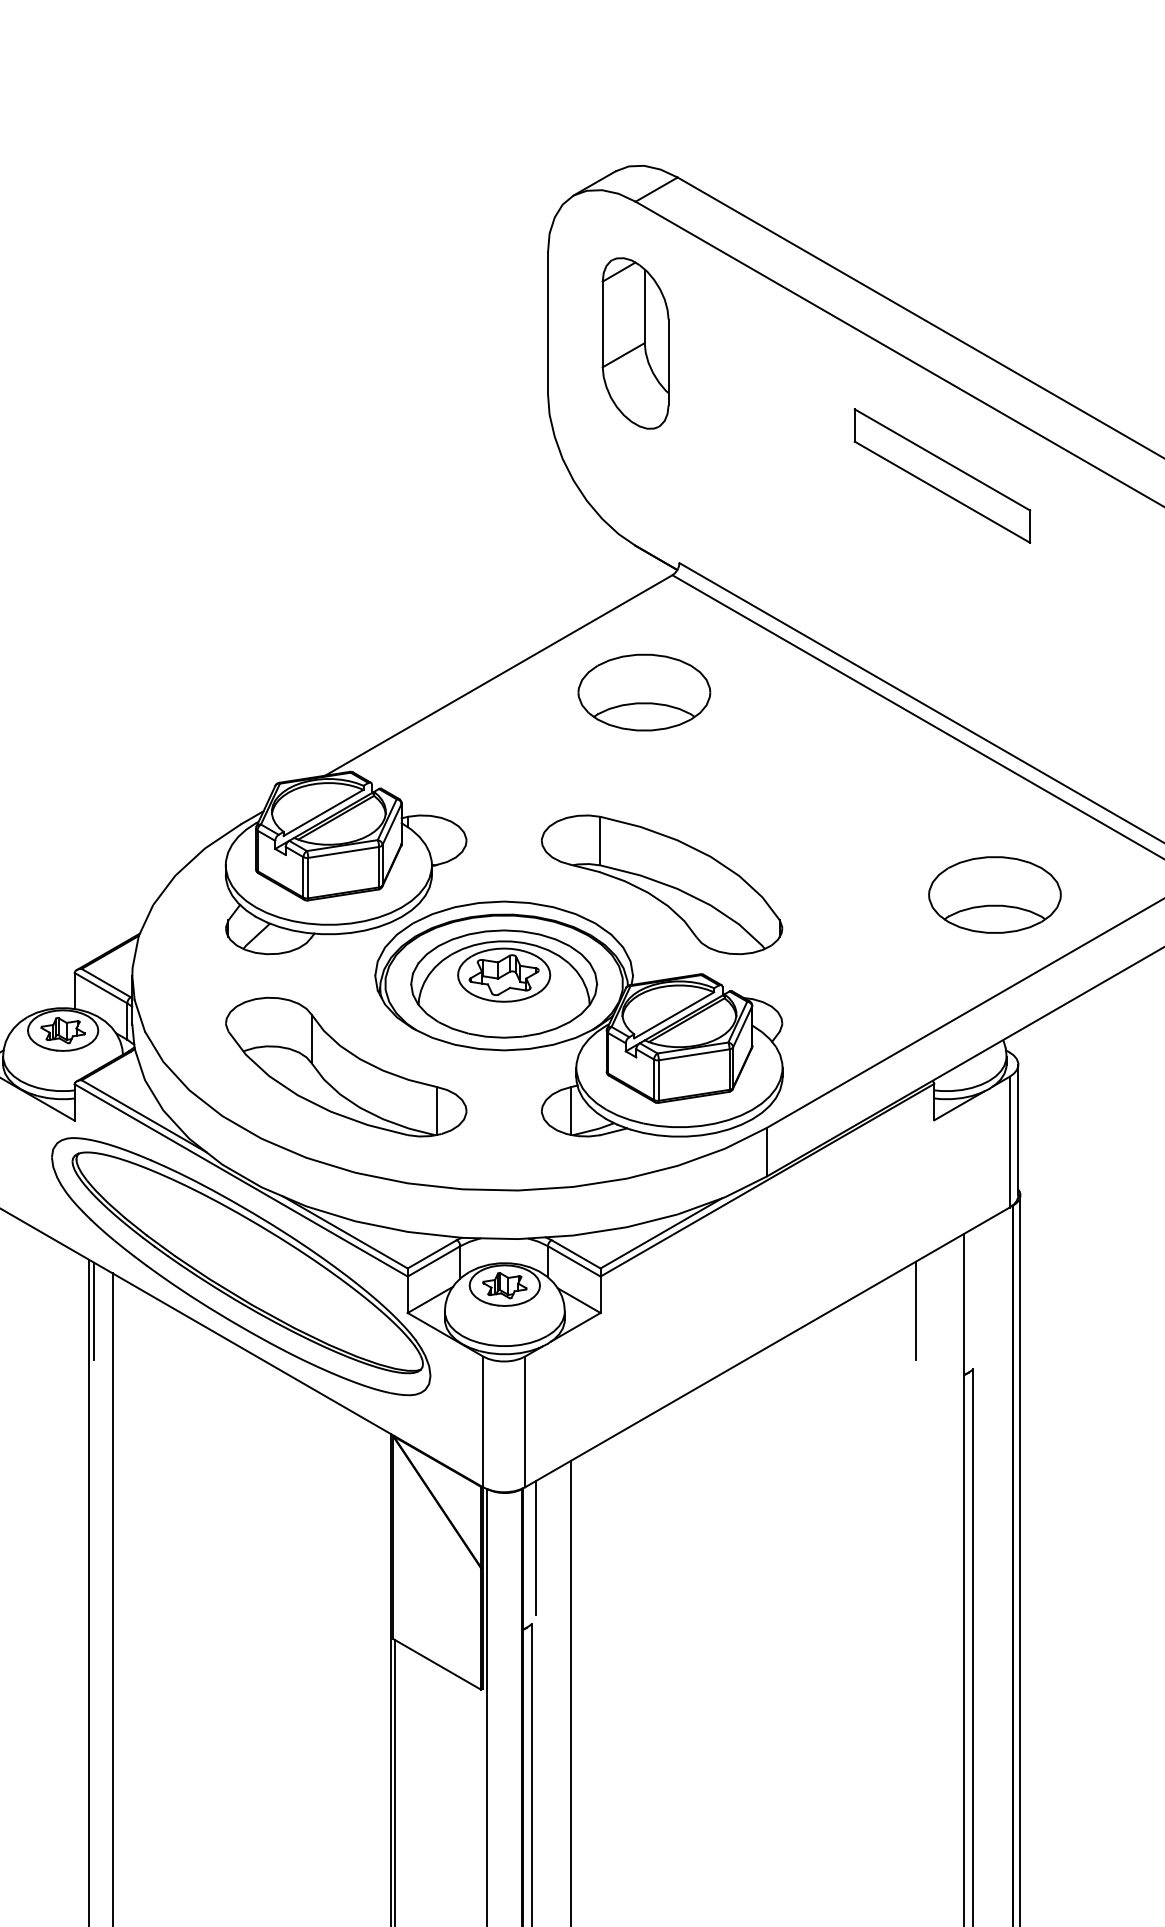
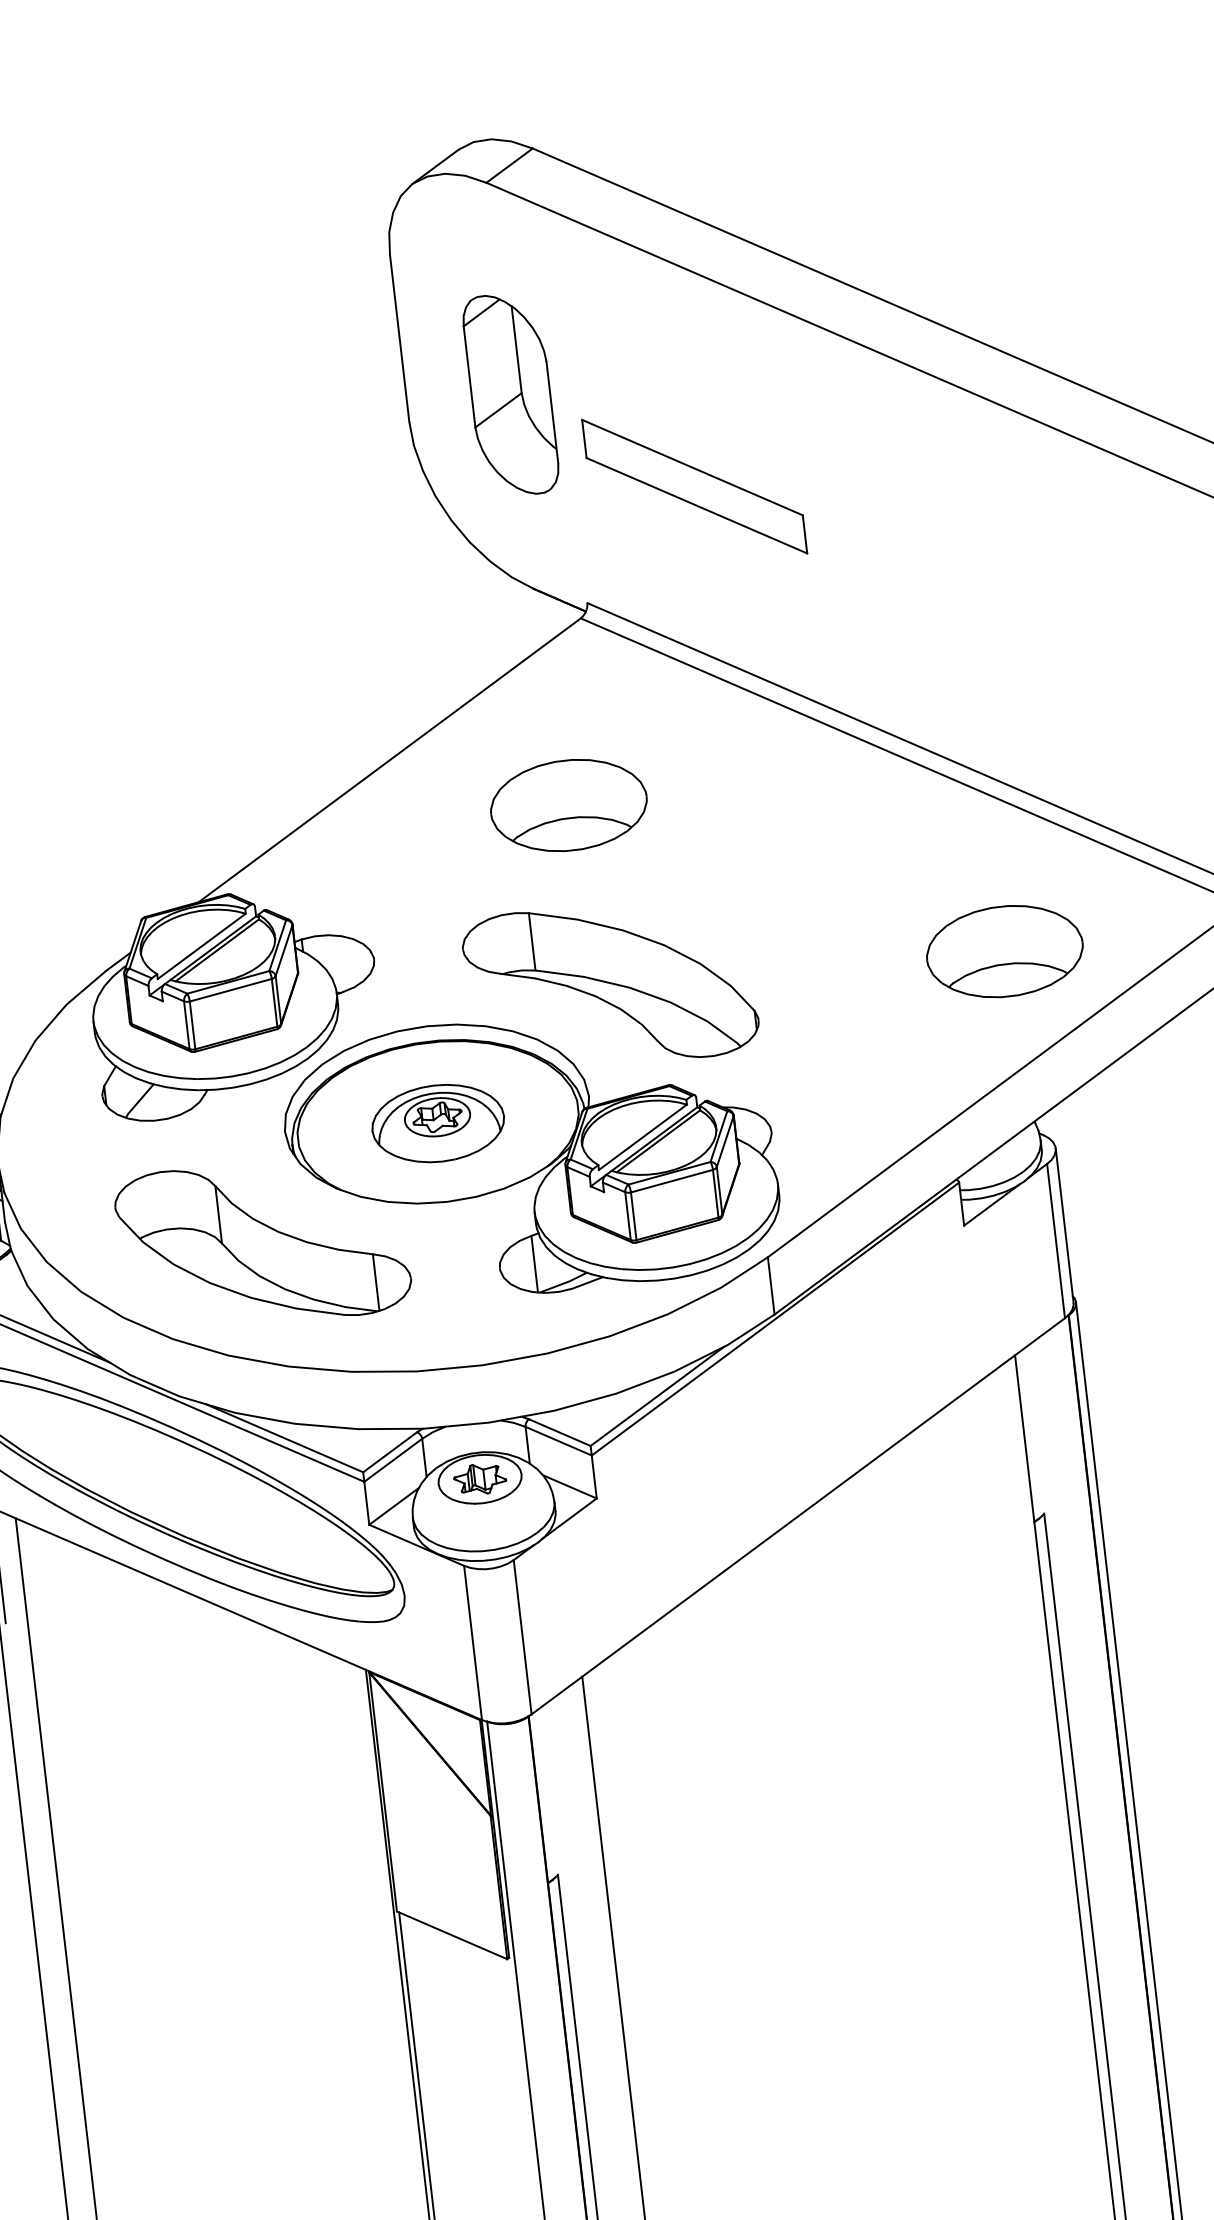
part: (635, 343) -> (510, 394), moved
part: (942, 475) -> (694, 485), moved
part: (644, 692) -> (569, 805), moved
part: (504, 983) -> (438, 1122), size x0.6
line: (915, 1310) -> (967, 1452), removed
line: (535, 1548) -> (552, 1785), removed

